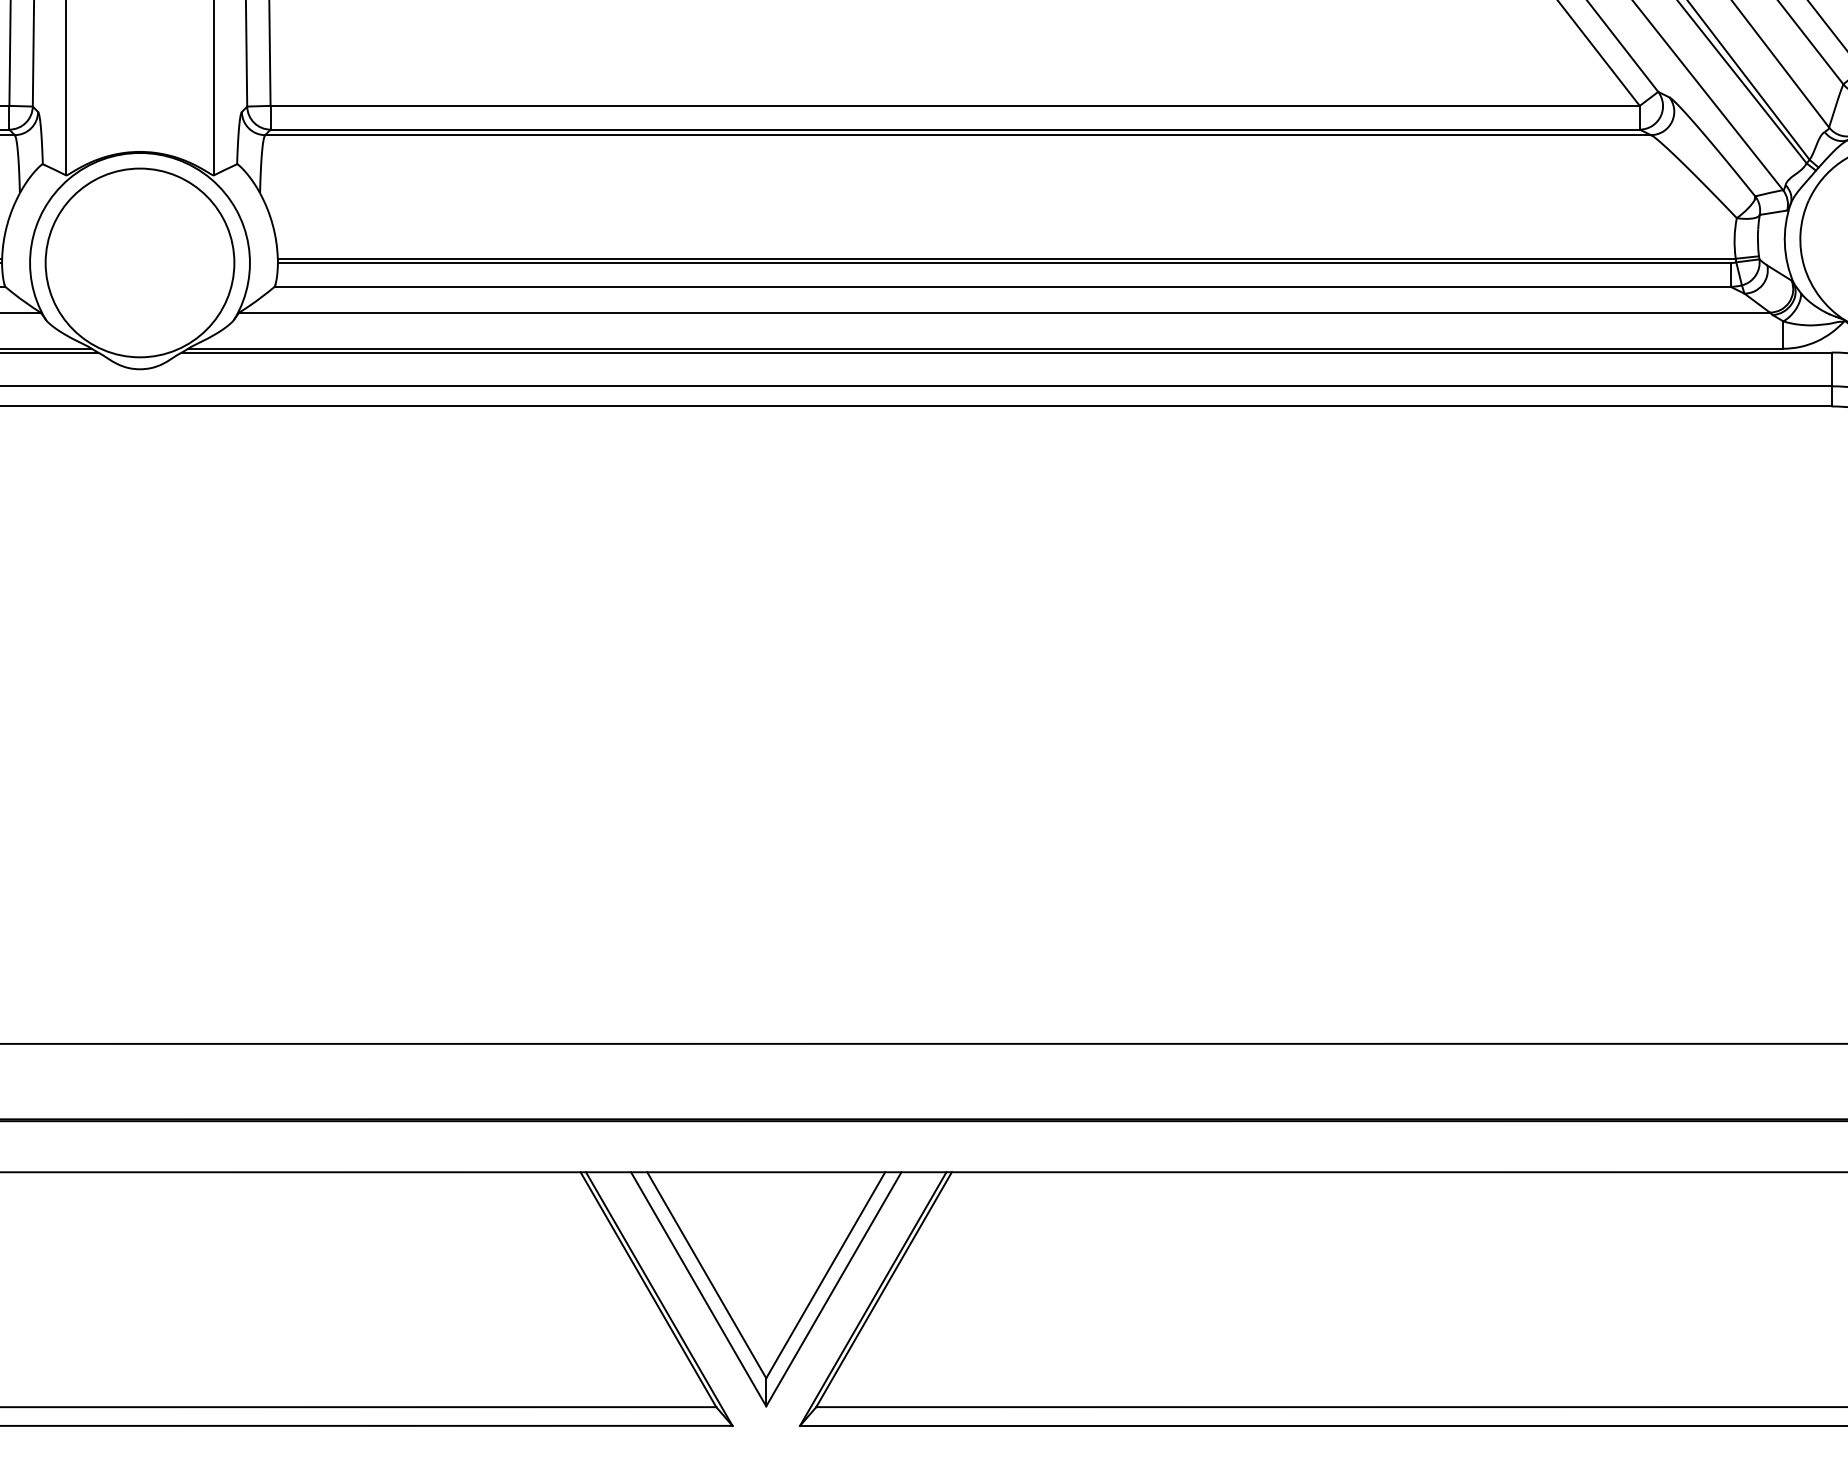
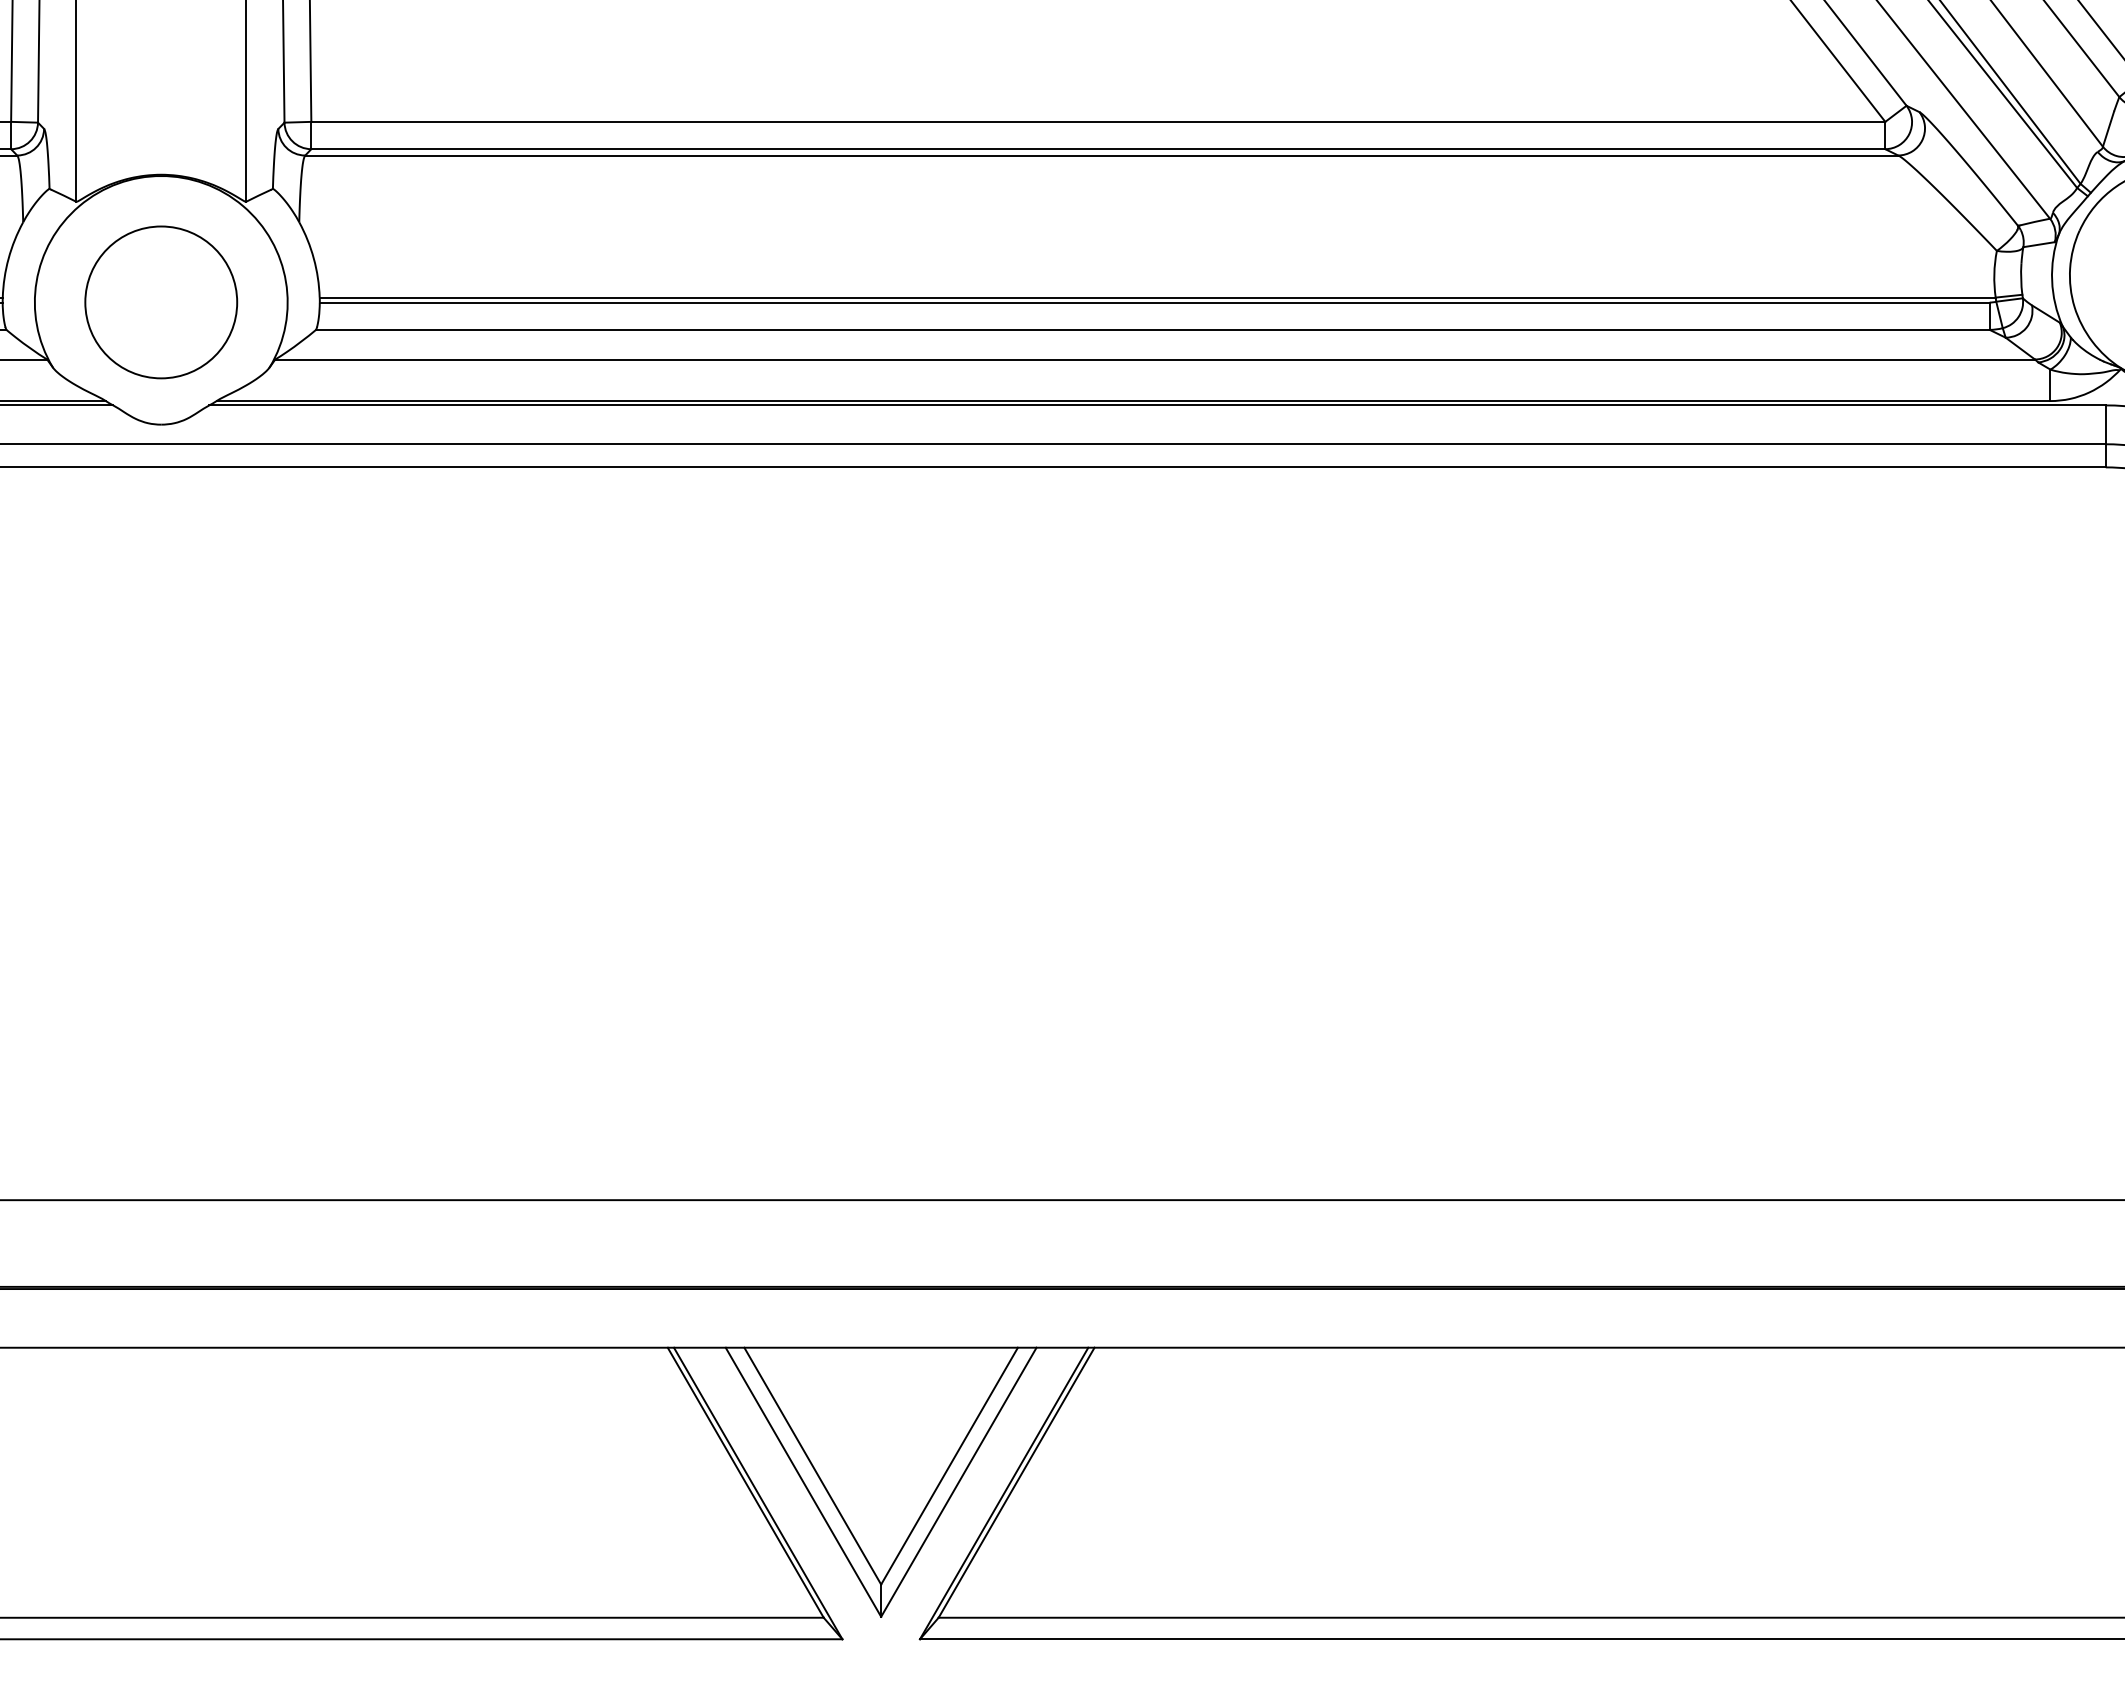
circle: (139, 262) -> (160, 301), size x0.7

